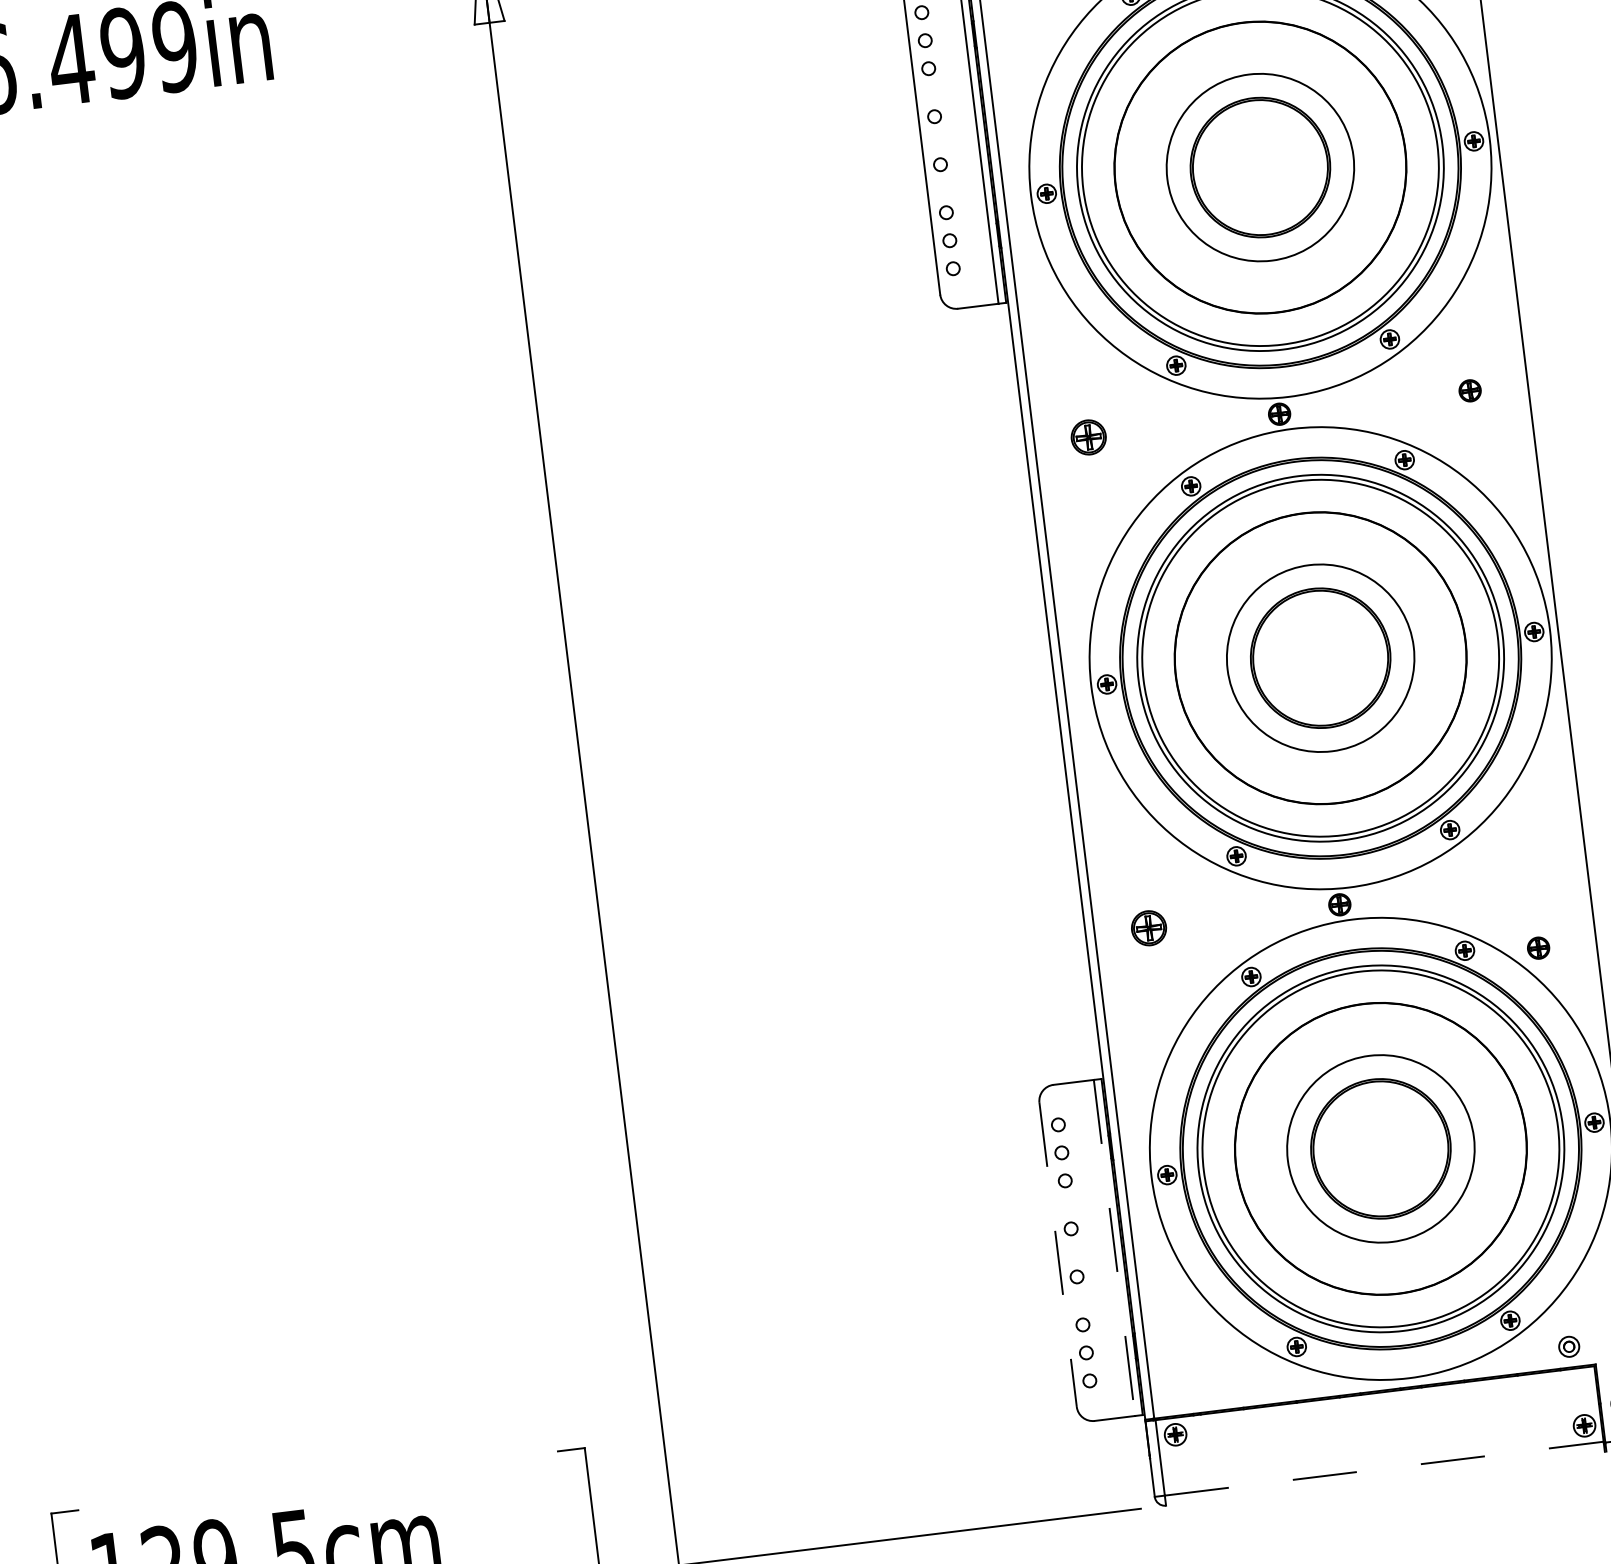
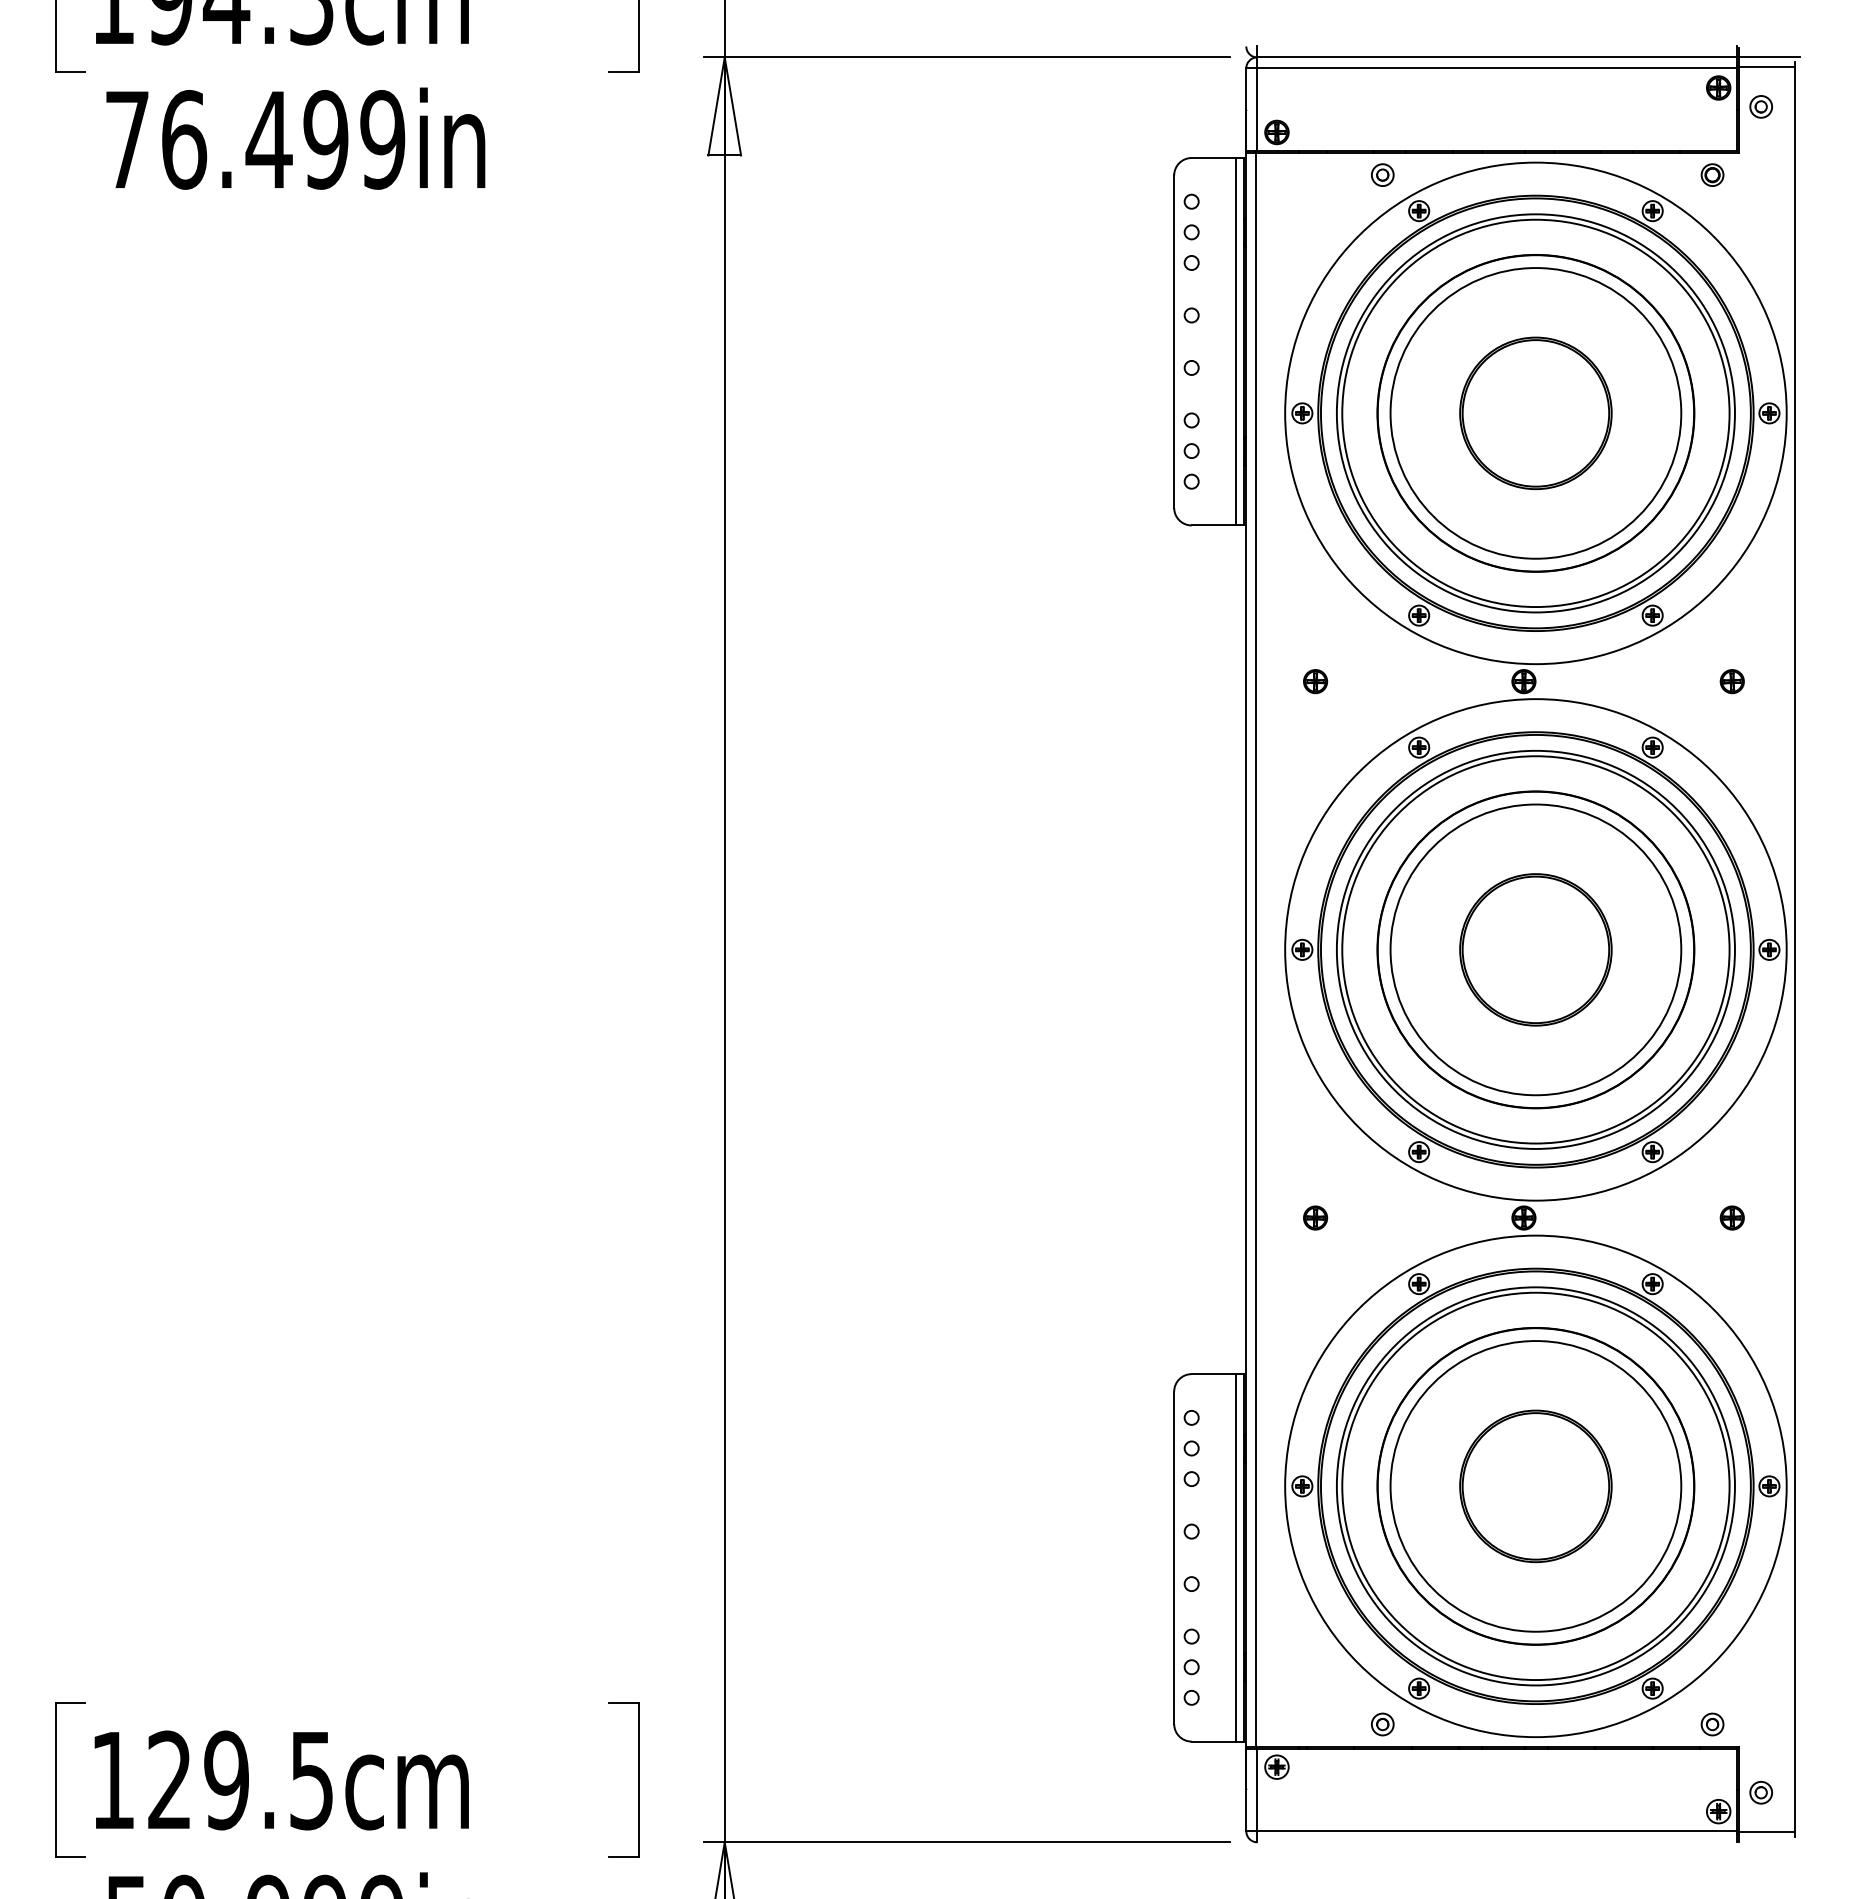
circle: (1260, 167) -> (1535, 413), size x1.43
part: (1088, 437) -> (1315, 681), size x0.62
circle: (1320, 657) -> (1535, 949), size x1.43
part: (1149, 927) -> (1315, 1217), size x0.62
part: (1537, 947) -> (1731, 1217), moved
circle: (1380, 1149) -> (1535, 1486), size x1.43
line: (1114, 1247) -> (1235, 1557), dashed -> solid
line: (1058, 1255) -> (1174, 1558), dashed -> solid
part: (1267, 1383) -> (1382, 1724), added
line: (1384, 1468) -> (1497, 1831), dashed -> solid

